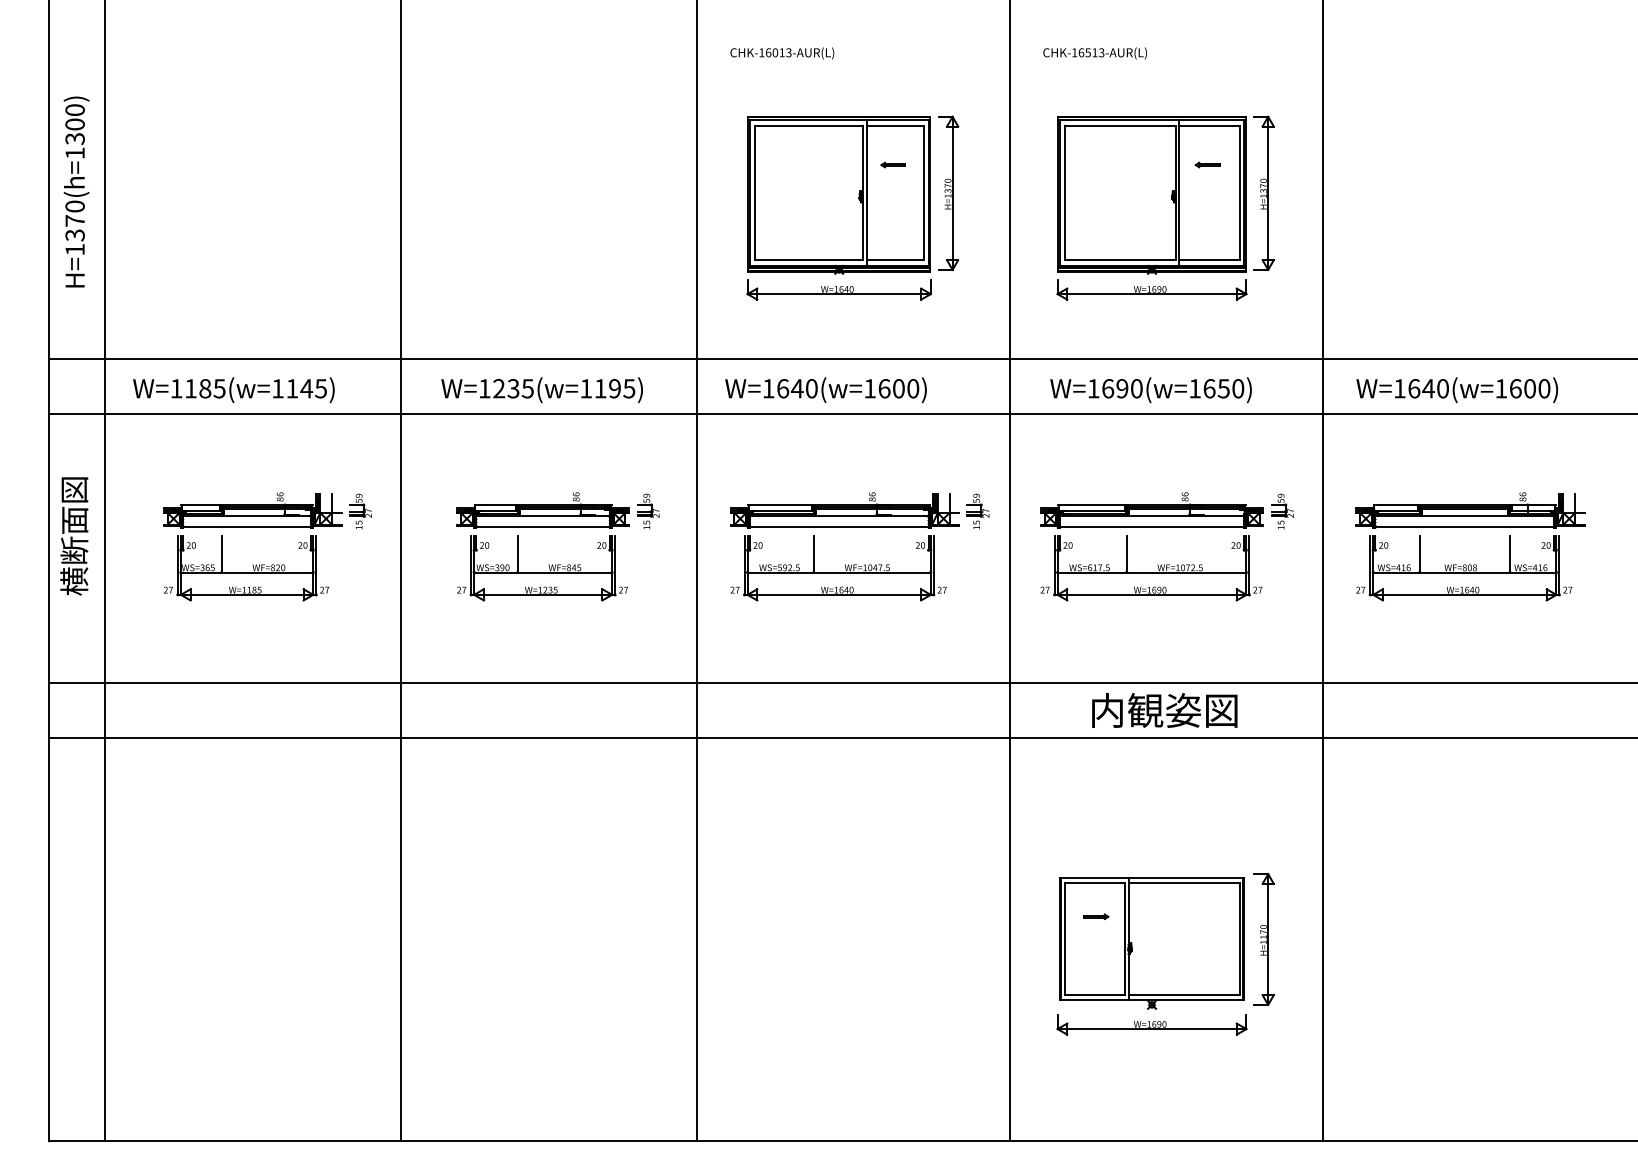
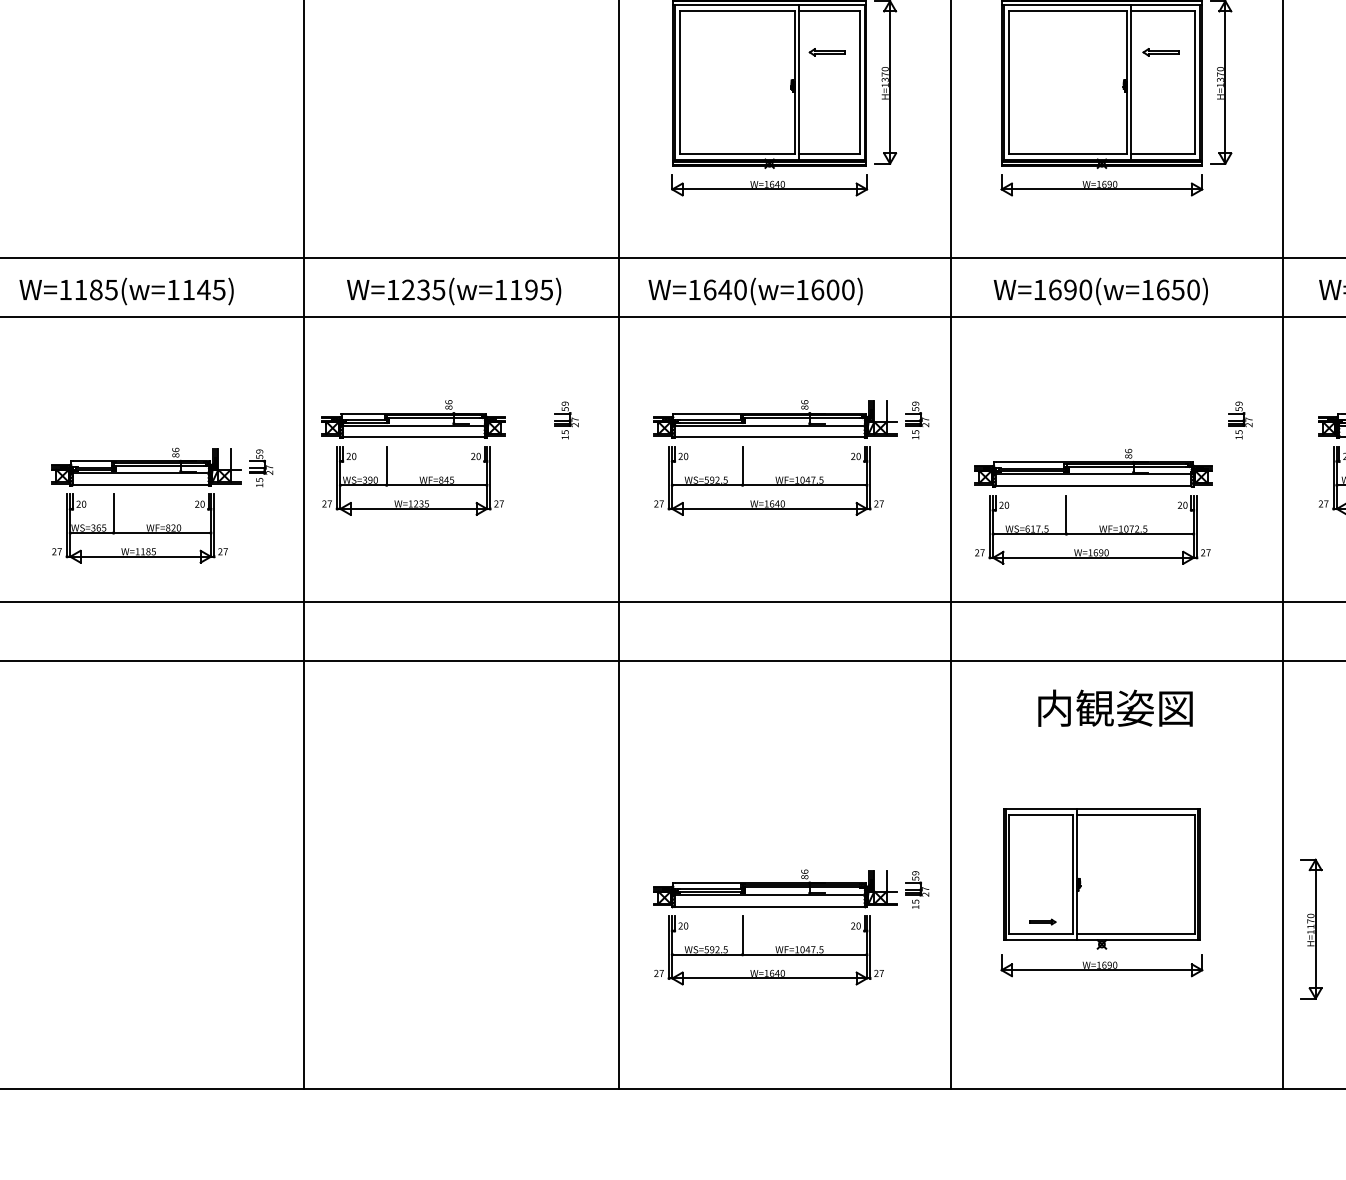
part: (892, 164) -> (826, 51), size x1.4
part: (1207, 164) -> (1160, 51), size x1.4
part: (264, 564) -> (159, 524), moved
part: (548, 564) -> (419, 476), moved
part: (1157, 564) -> (1099, 525), moved
text: (1164, 710) -> (1115, 708), moved
part: (1096, 916) -> (1042, 921), moved
part: (1263, 939) -> (1310, 929), moved
part: (857, 1006) -> (789, 946), added

